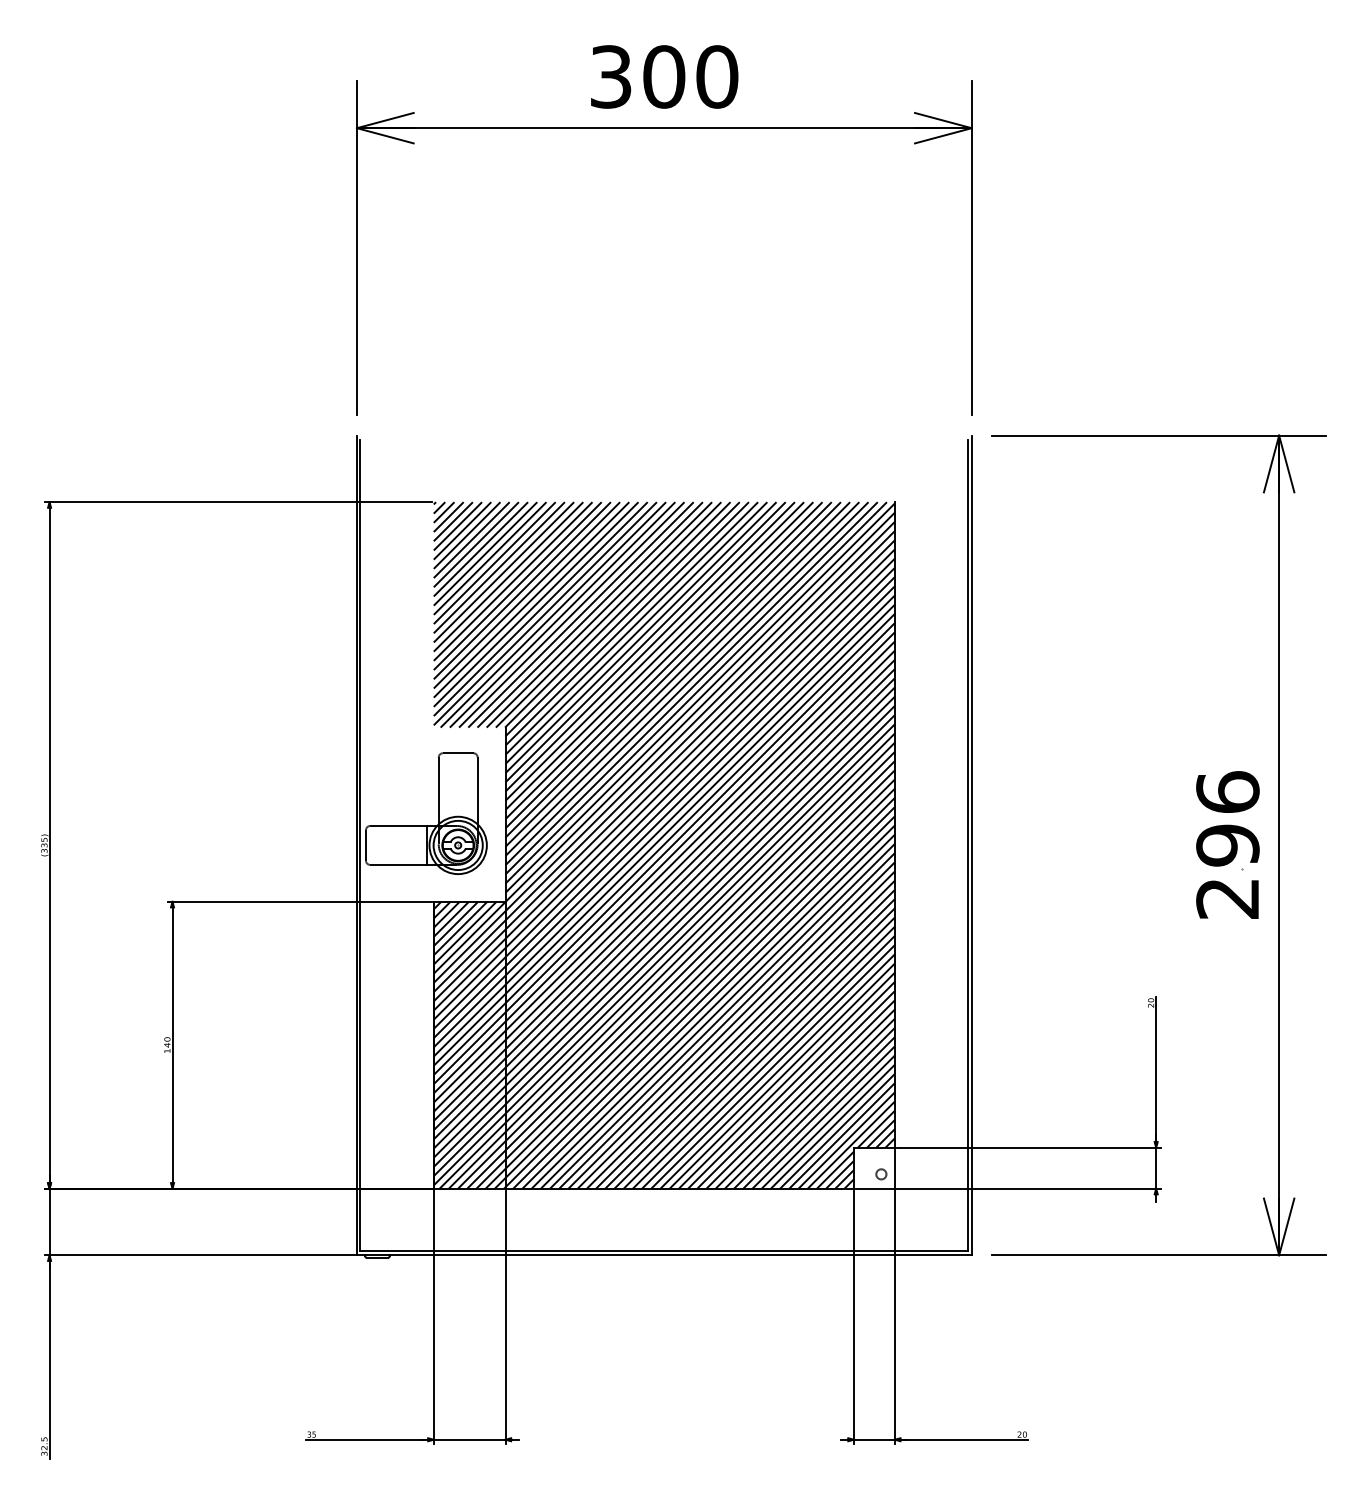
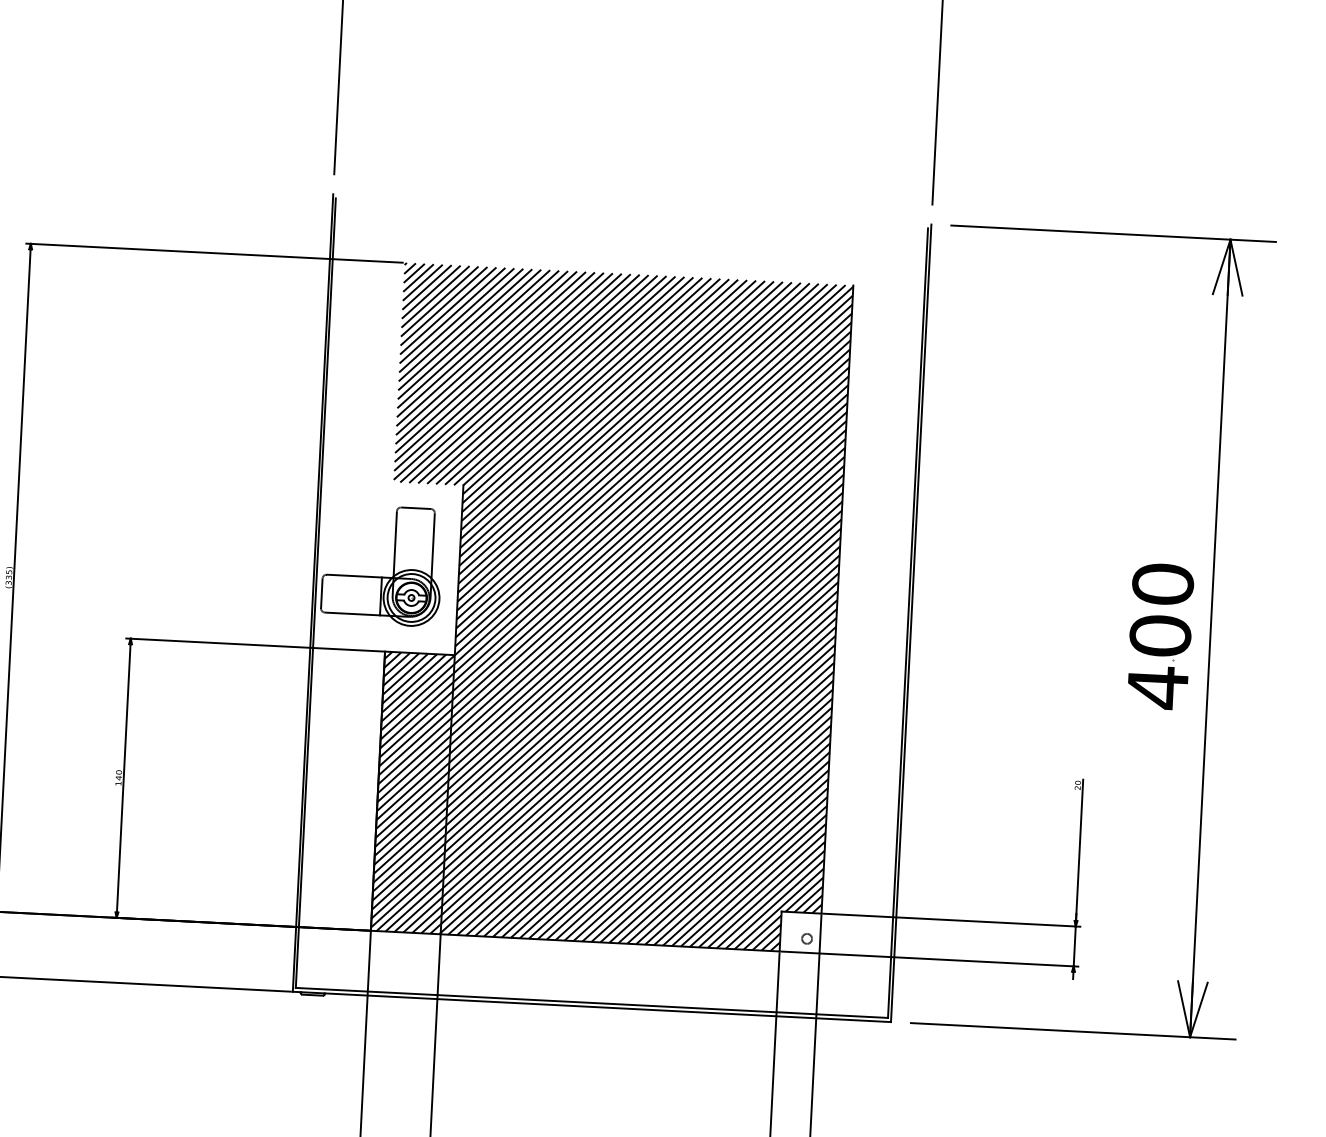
text: (1227, 845) -> (1160, 635), 296 -> 400

